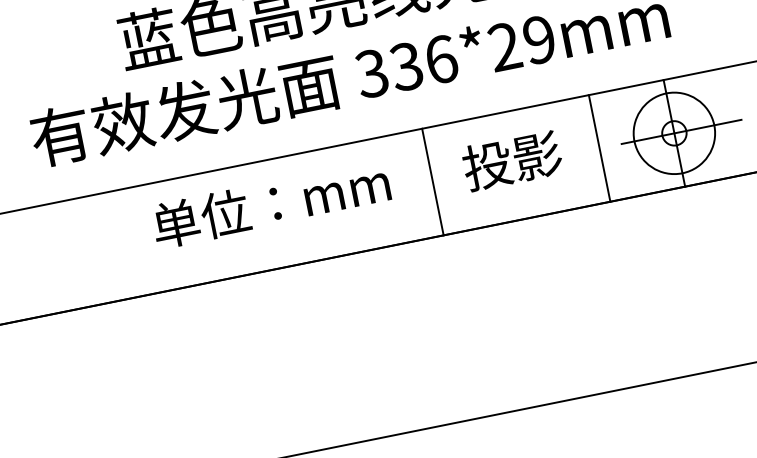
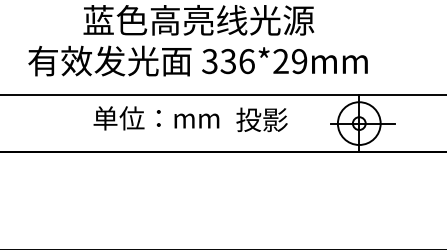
line: (600, 148) -> (319, 123), removed
text: (511, 160) -> (261, 119), moved
line: (431, 182) -> (229, 123), removed
text: (271, 204) -> (156, 118), moved

